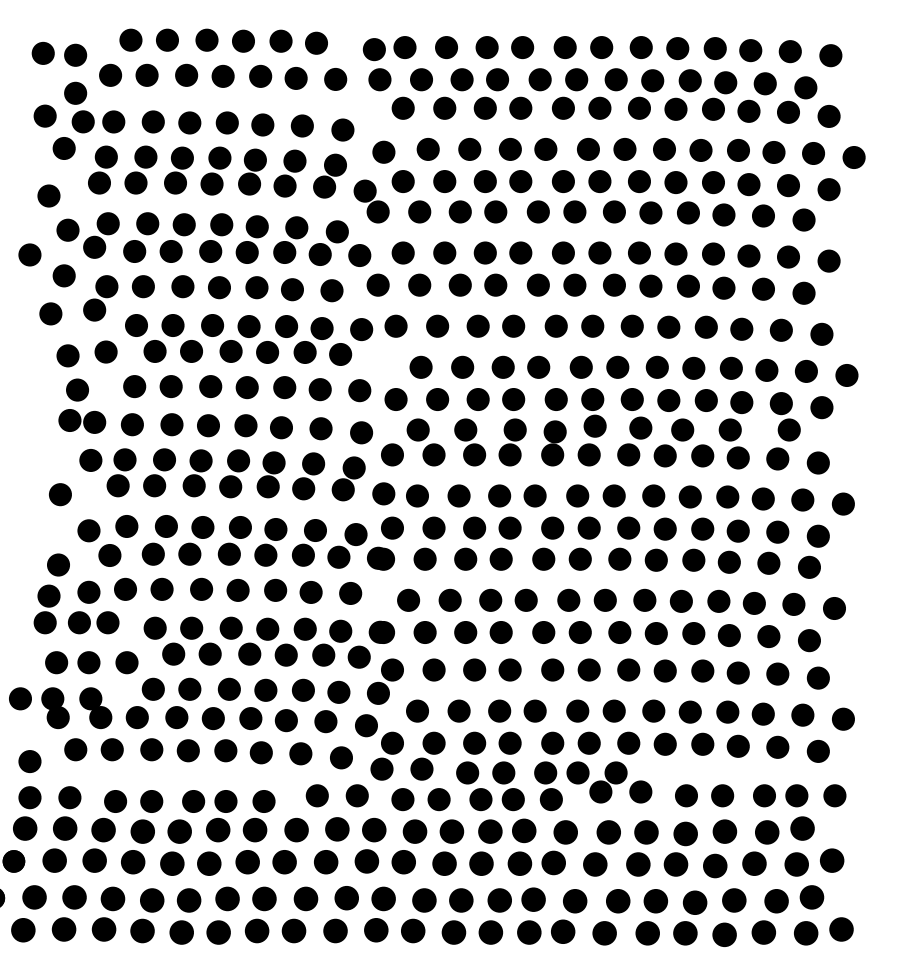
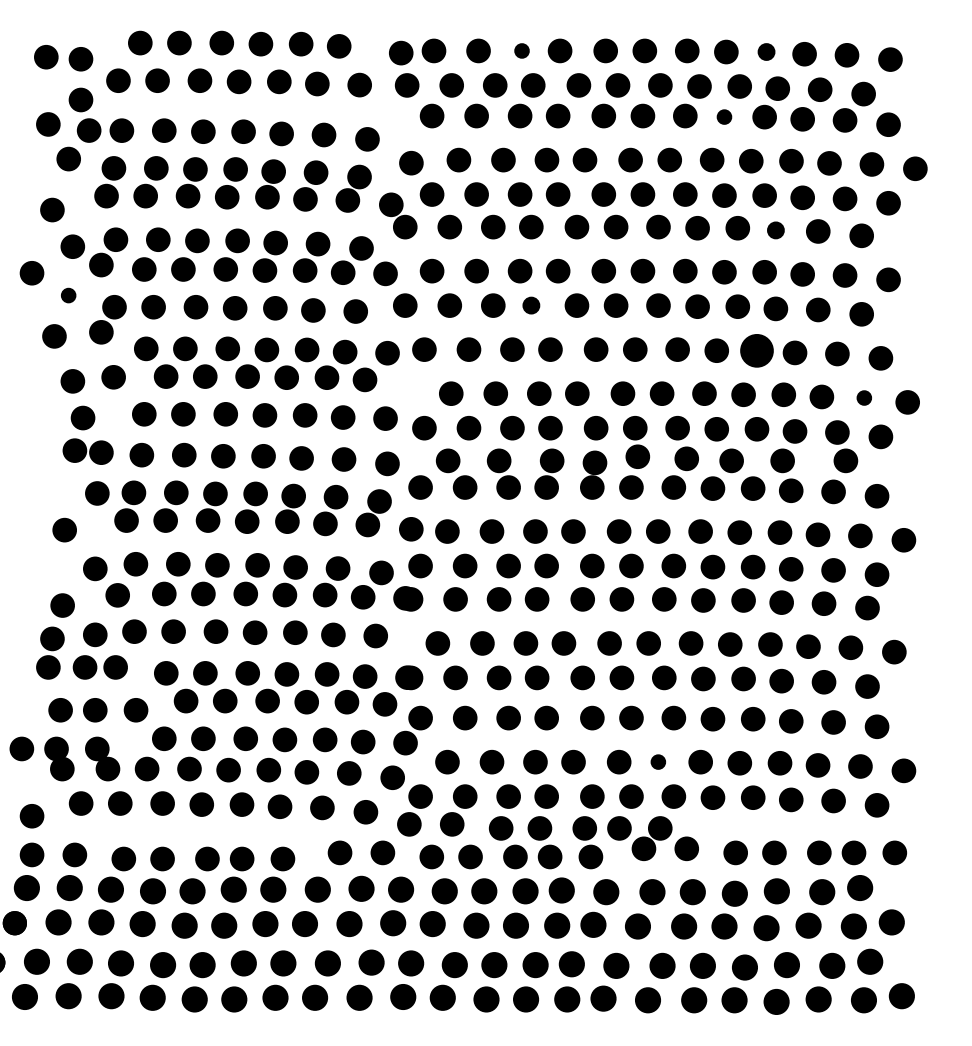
part: (486, 47) -> (521, 50), size x0.6
part: (715, 48) -> (766, 51), size x0.7
part: (676, 108) -> (724, 116), size x0.6
part: (723, 215) -> (775, 230), size x0.7
part: (63, 275) -> (68, 295), size x0.6
part: (495, 285) -> (531, 305), size x0.7
part: (705, 327) -> (756, 350), size x1.4
part: (806, 370) -> (864, 397), size x0.6
part: (614, 710) -> (658, 761), size x0.6

